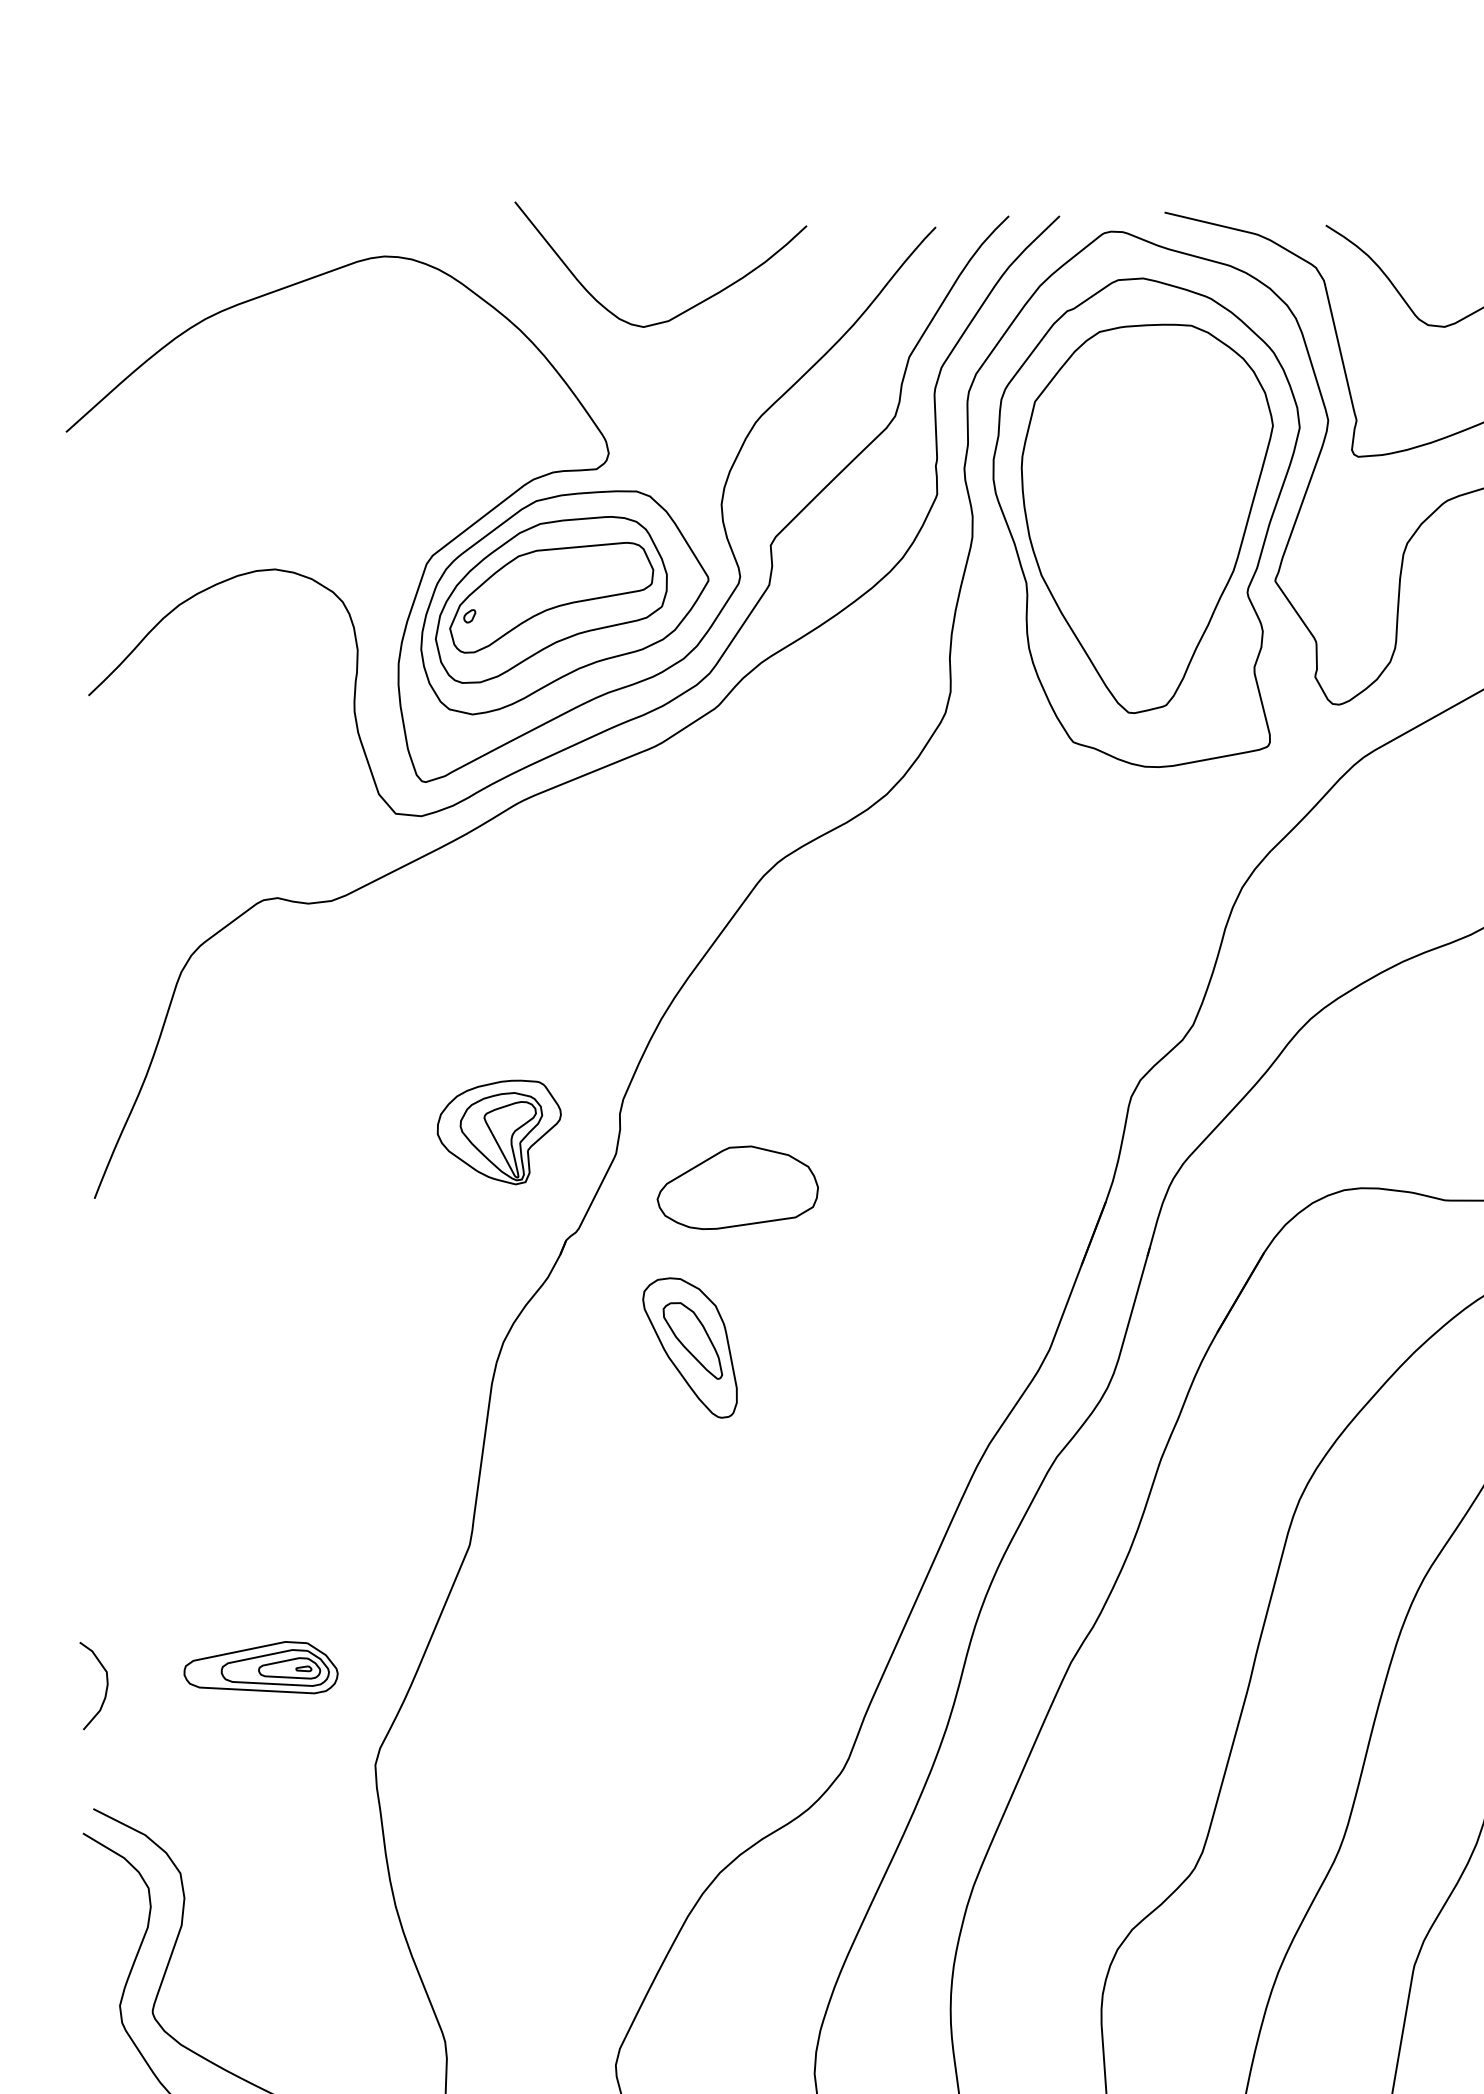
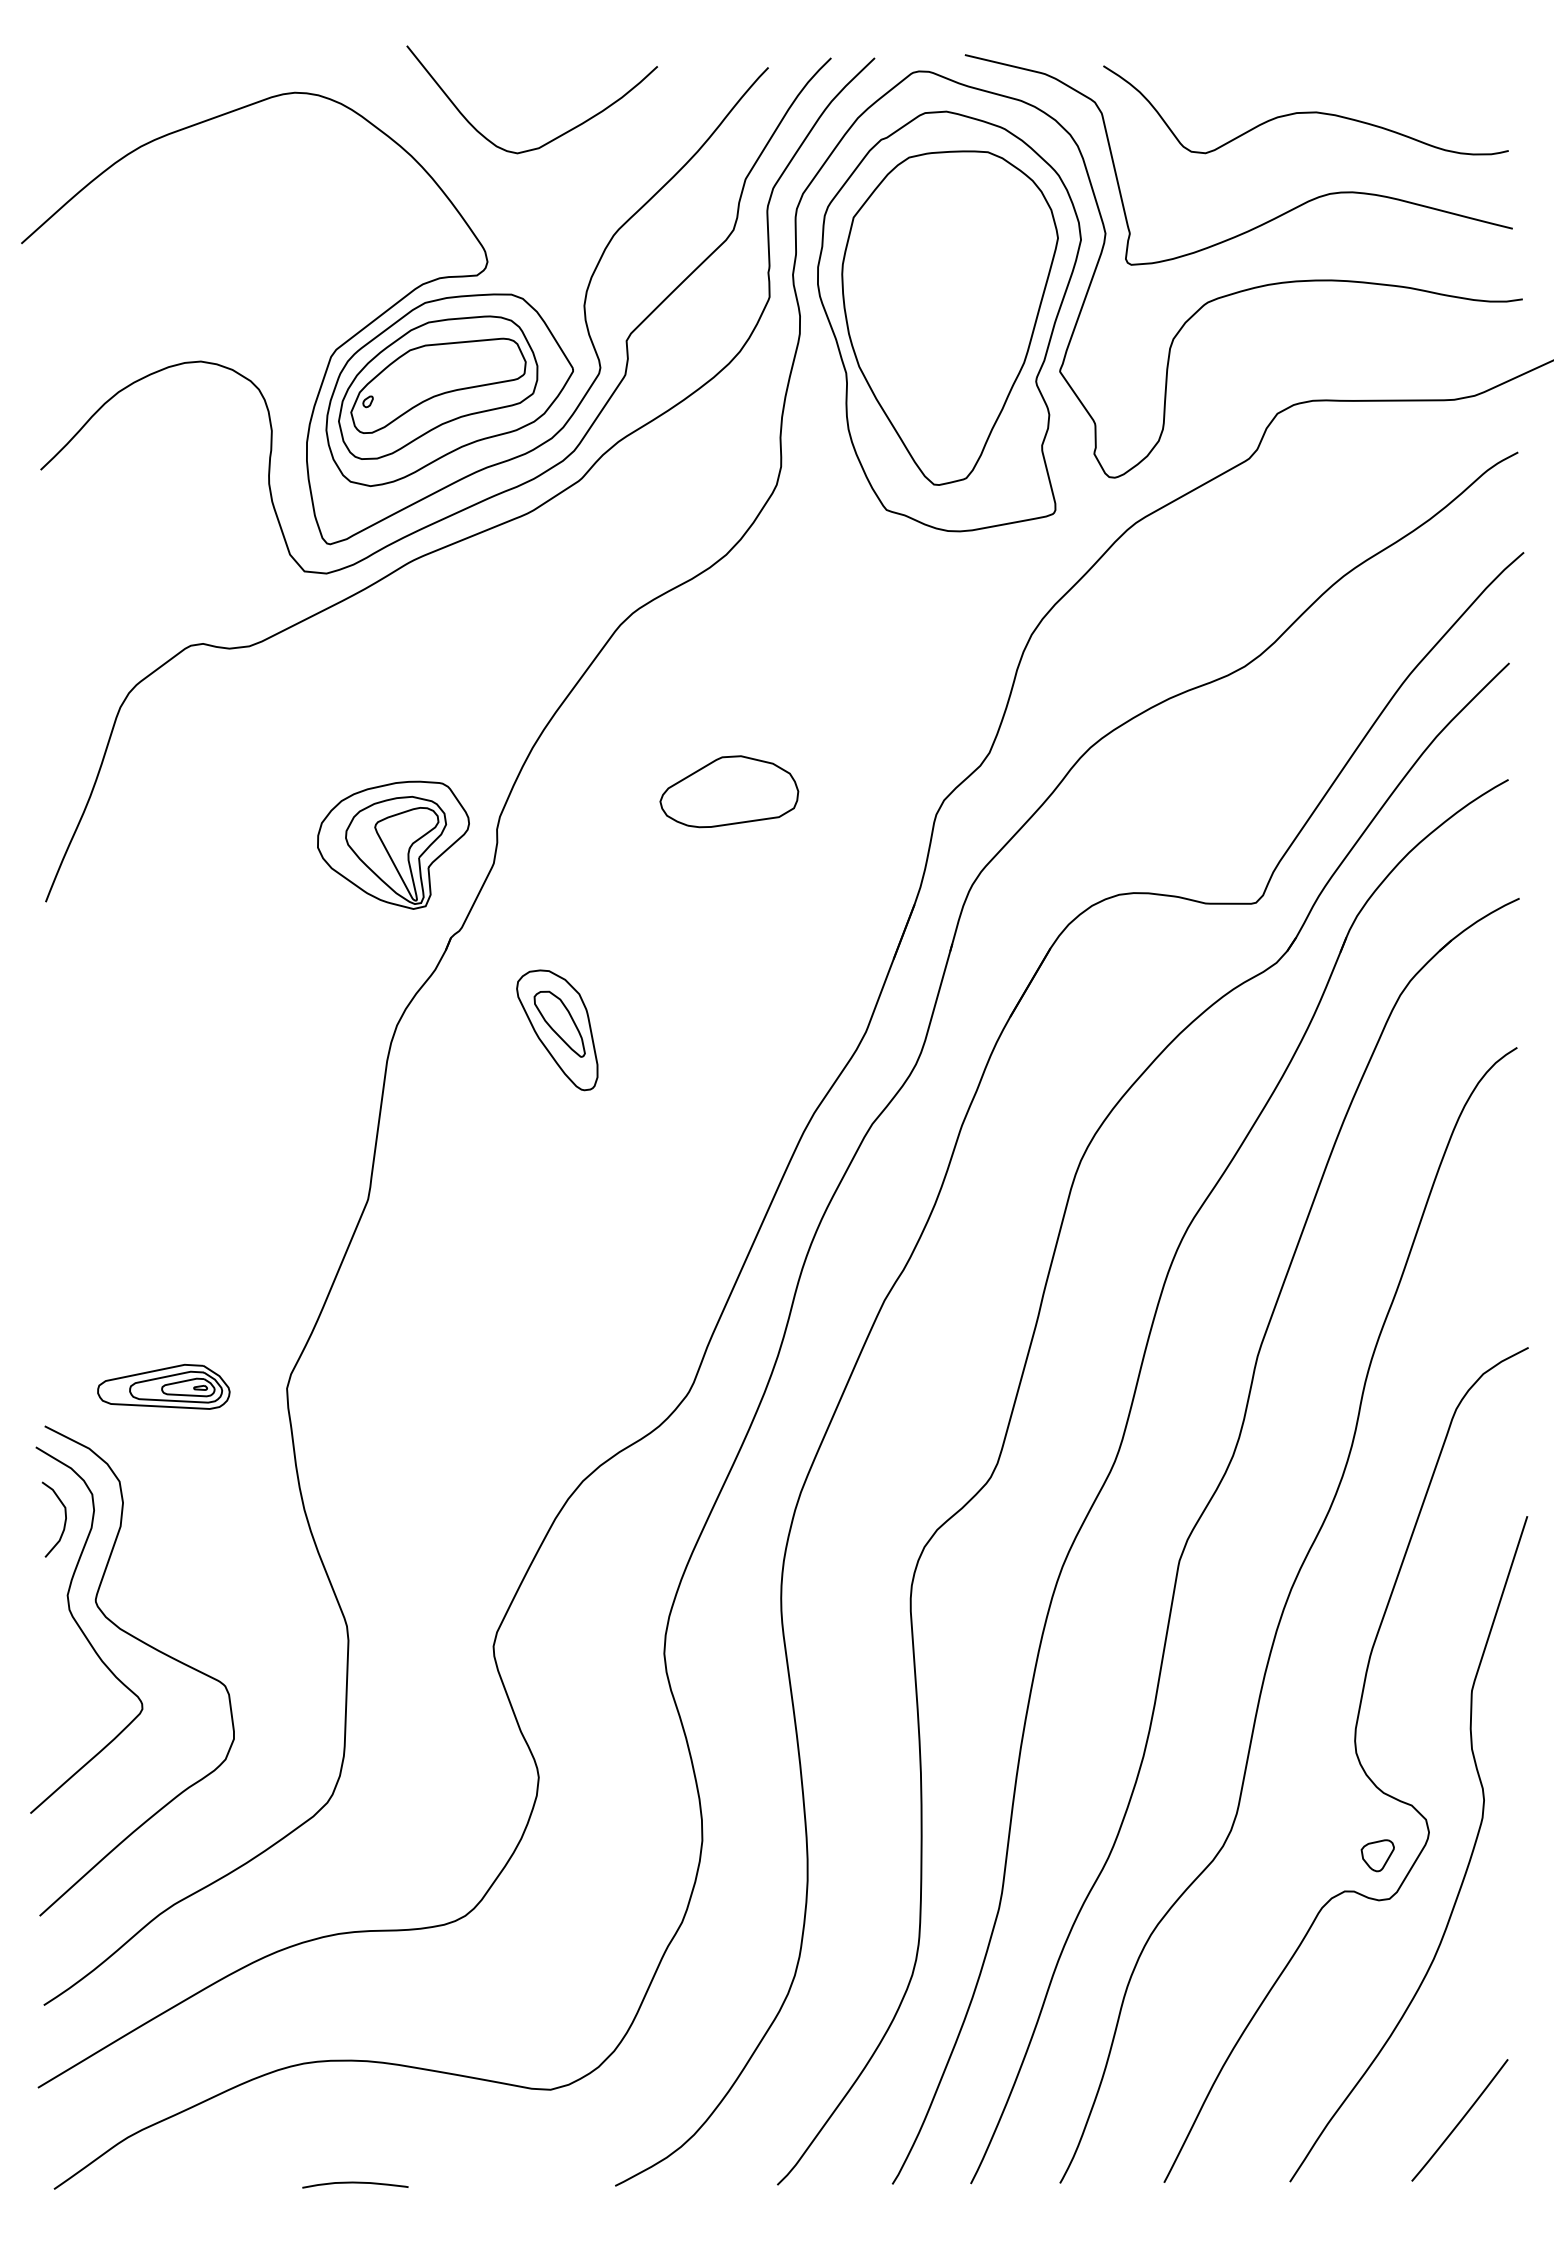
part: (499, 1131) -> (393, 844), size x1.43
part: (737, 1187) -> (729, 791), moved
part: (260, 1667) -> (163, 1386), moved
curve: (105, 1686) -> (64, 1520), moved

